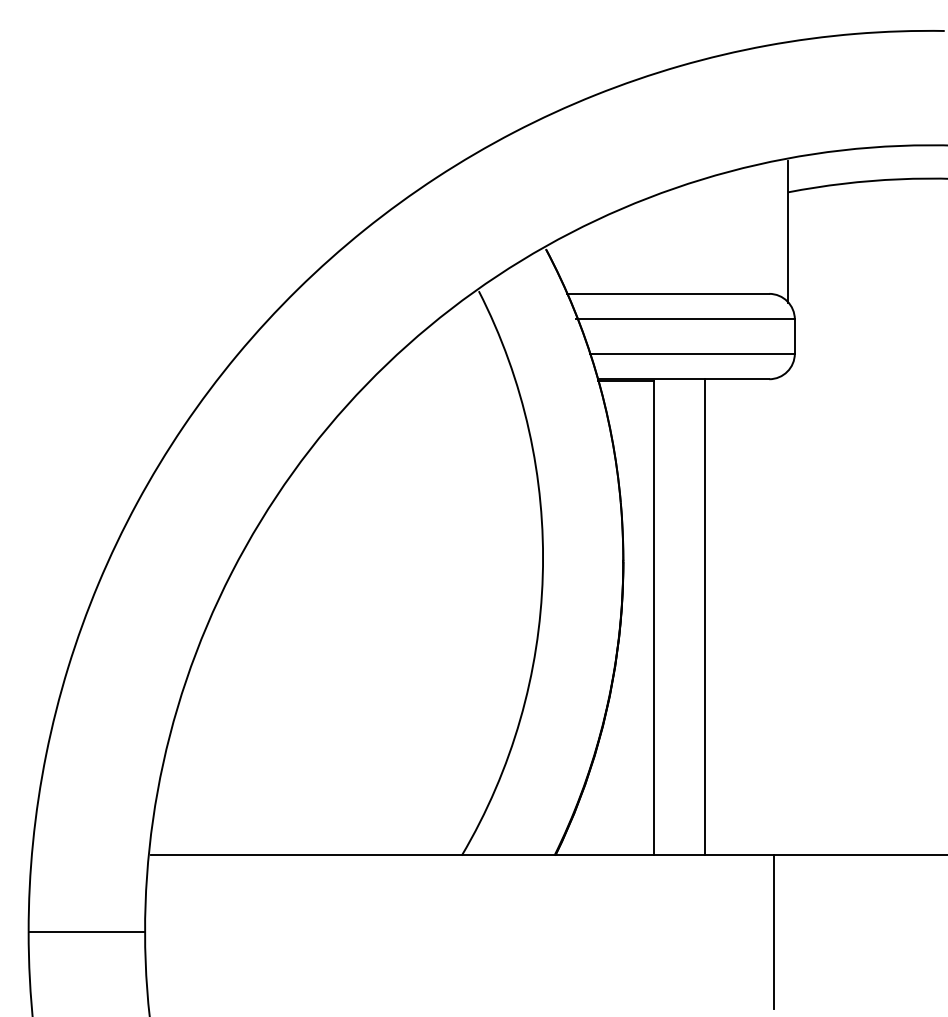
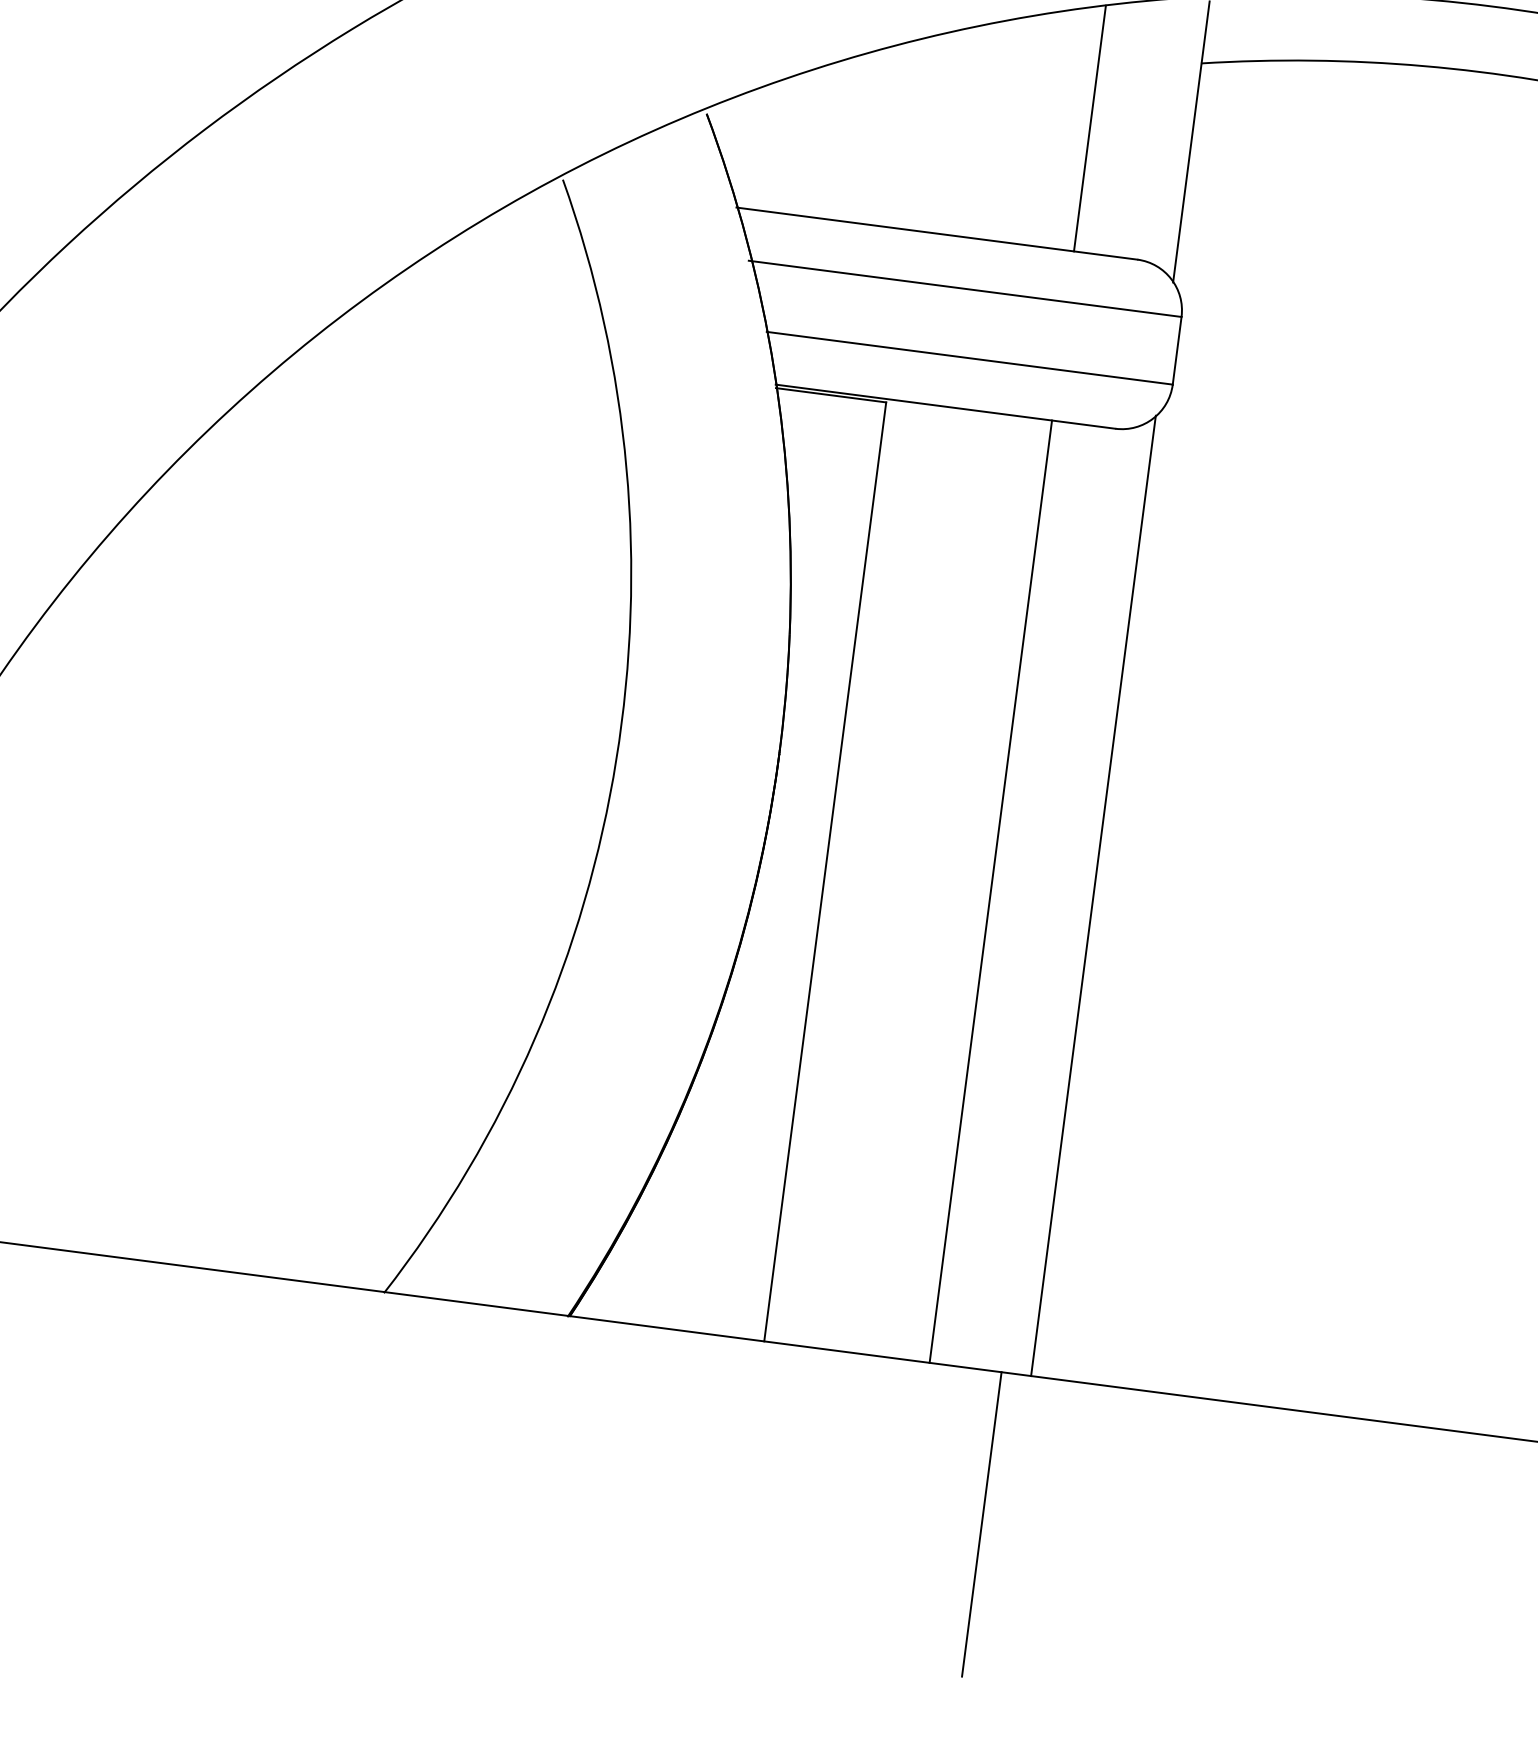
line: (737, 231) -> (1090, 127), added
line: (788, 612) -> (1093, 895), added
line: (705, 617) -> (991, 892), moved

